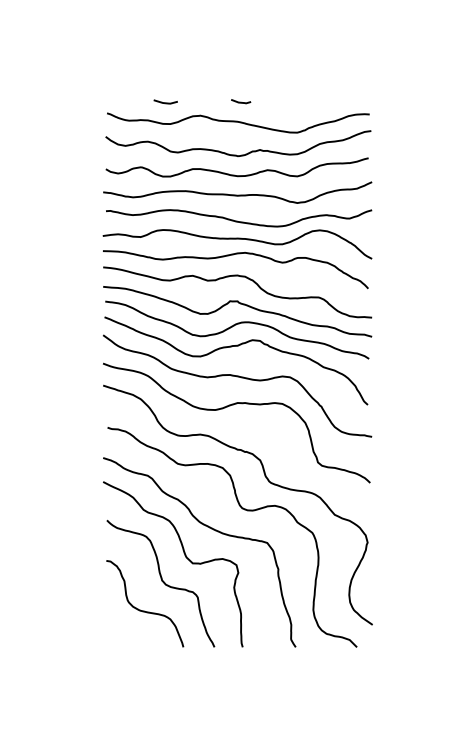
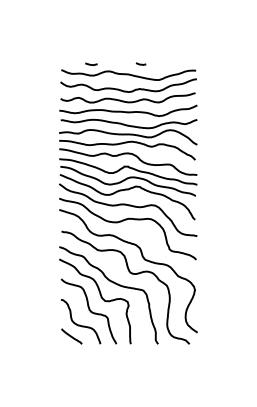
line: (239, 100) -> (140, 63), moved
line: (126, 632) -> (71, 336), added

